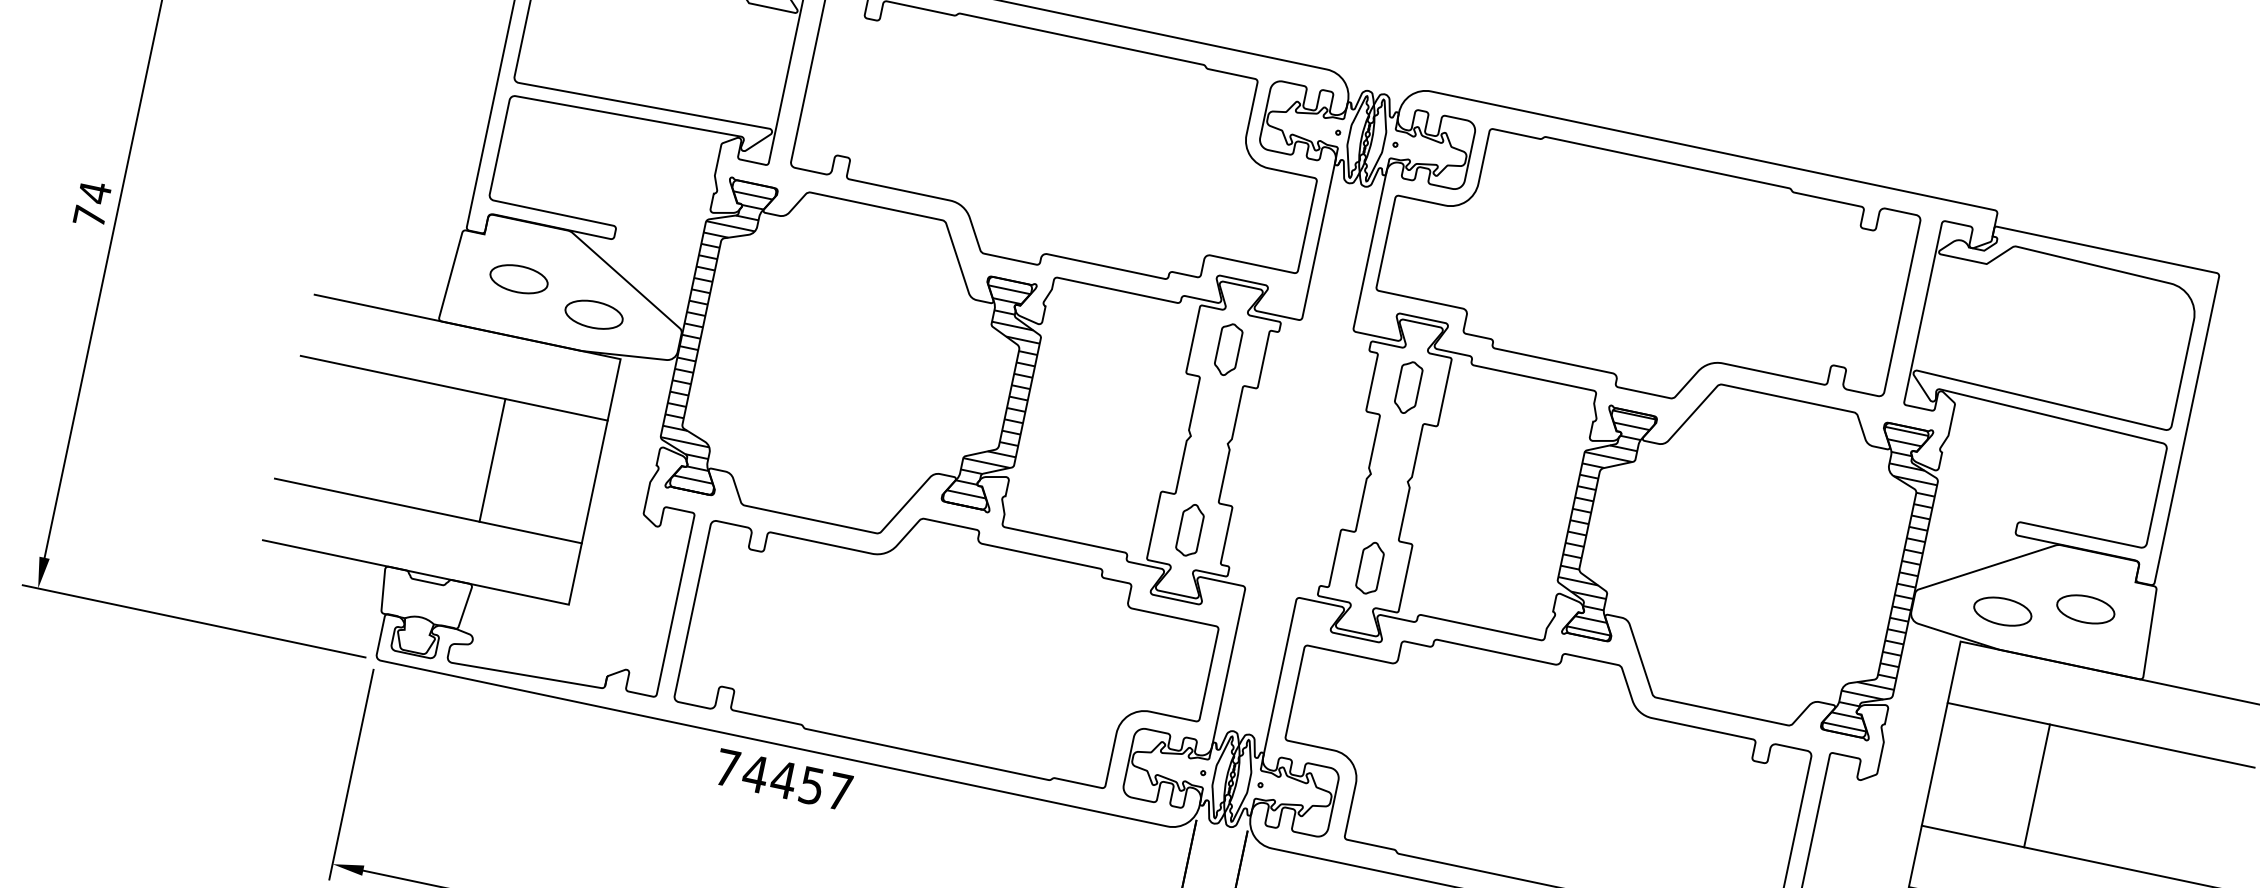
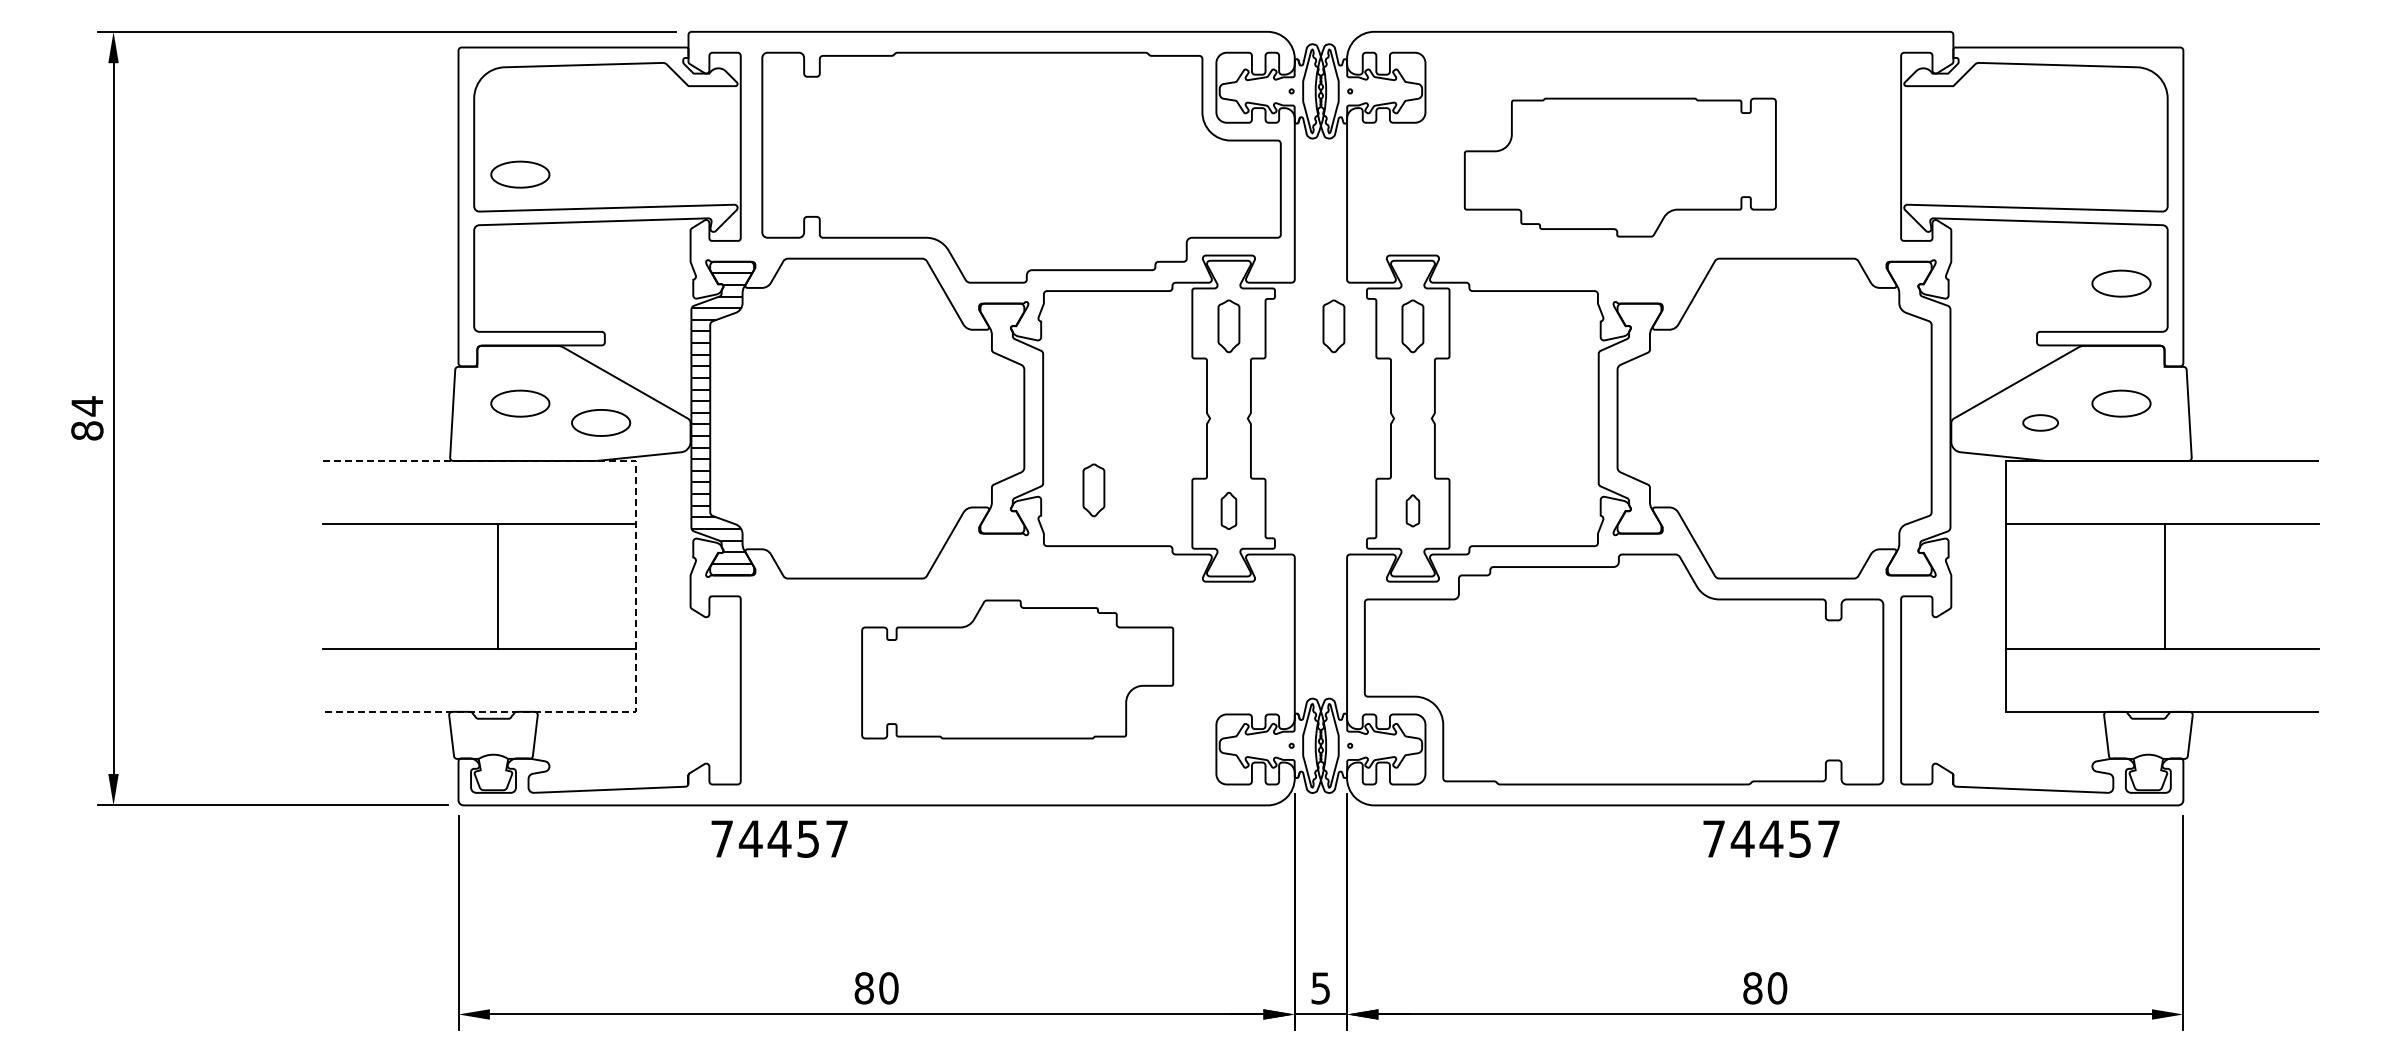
part: (566, 55) -> (520, 174), added
text: (89, 216) -> (87, 430), 74 -> 84
part: (1644, 275) -> (1620, 167), size x0.6
part: (1330, 371) -> (1333, 326), added
hatch: (996, 399) -> (1012, 422), removed
line: (492, 460) -> (497, 586), moved
line: (595, 482) -> (636, 586), solid -> dashed
part: (1061, 482) -> (1093, 490), added
part: (2110, 491) -> (2121, 283), added
hatch: (1601, 520) -> (1629, 416), removed
part: (1189, 529) -> (1228, 510), size x0.7
part: (1370, 567) -> (1412, 510), size x0.6
hatch: (1884, 581) -> (1918, 417), removed
part: (2002, 611) -> (2040, 422), size x0.6
part: (950, 641) -> (1017, 669), size x0.6
text: (783, 779) -> (779, 838), moved
line: (2037, 786) -> (2165, 586), moved

